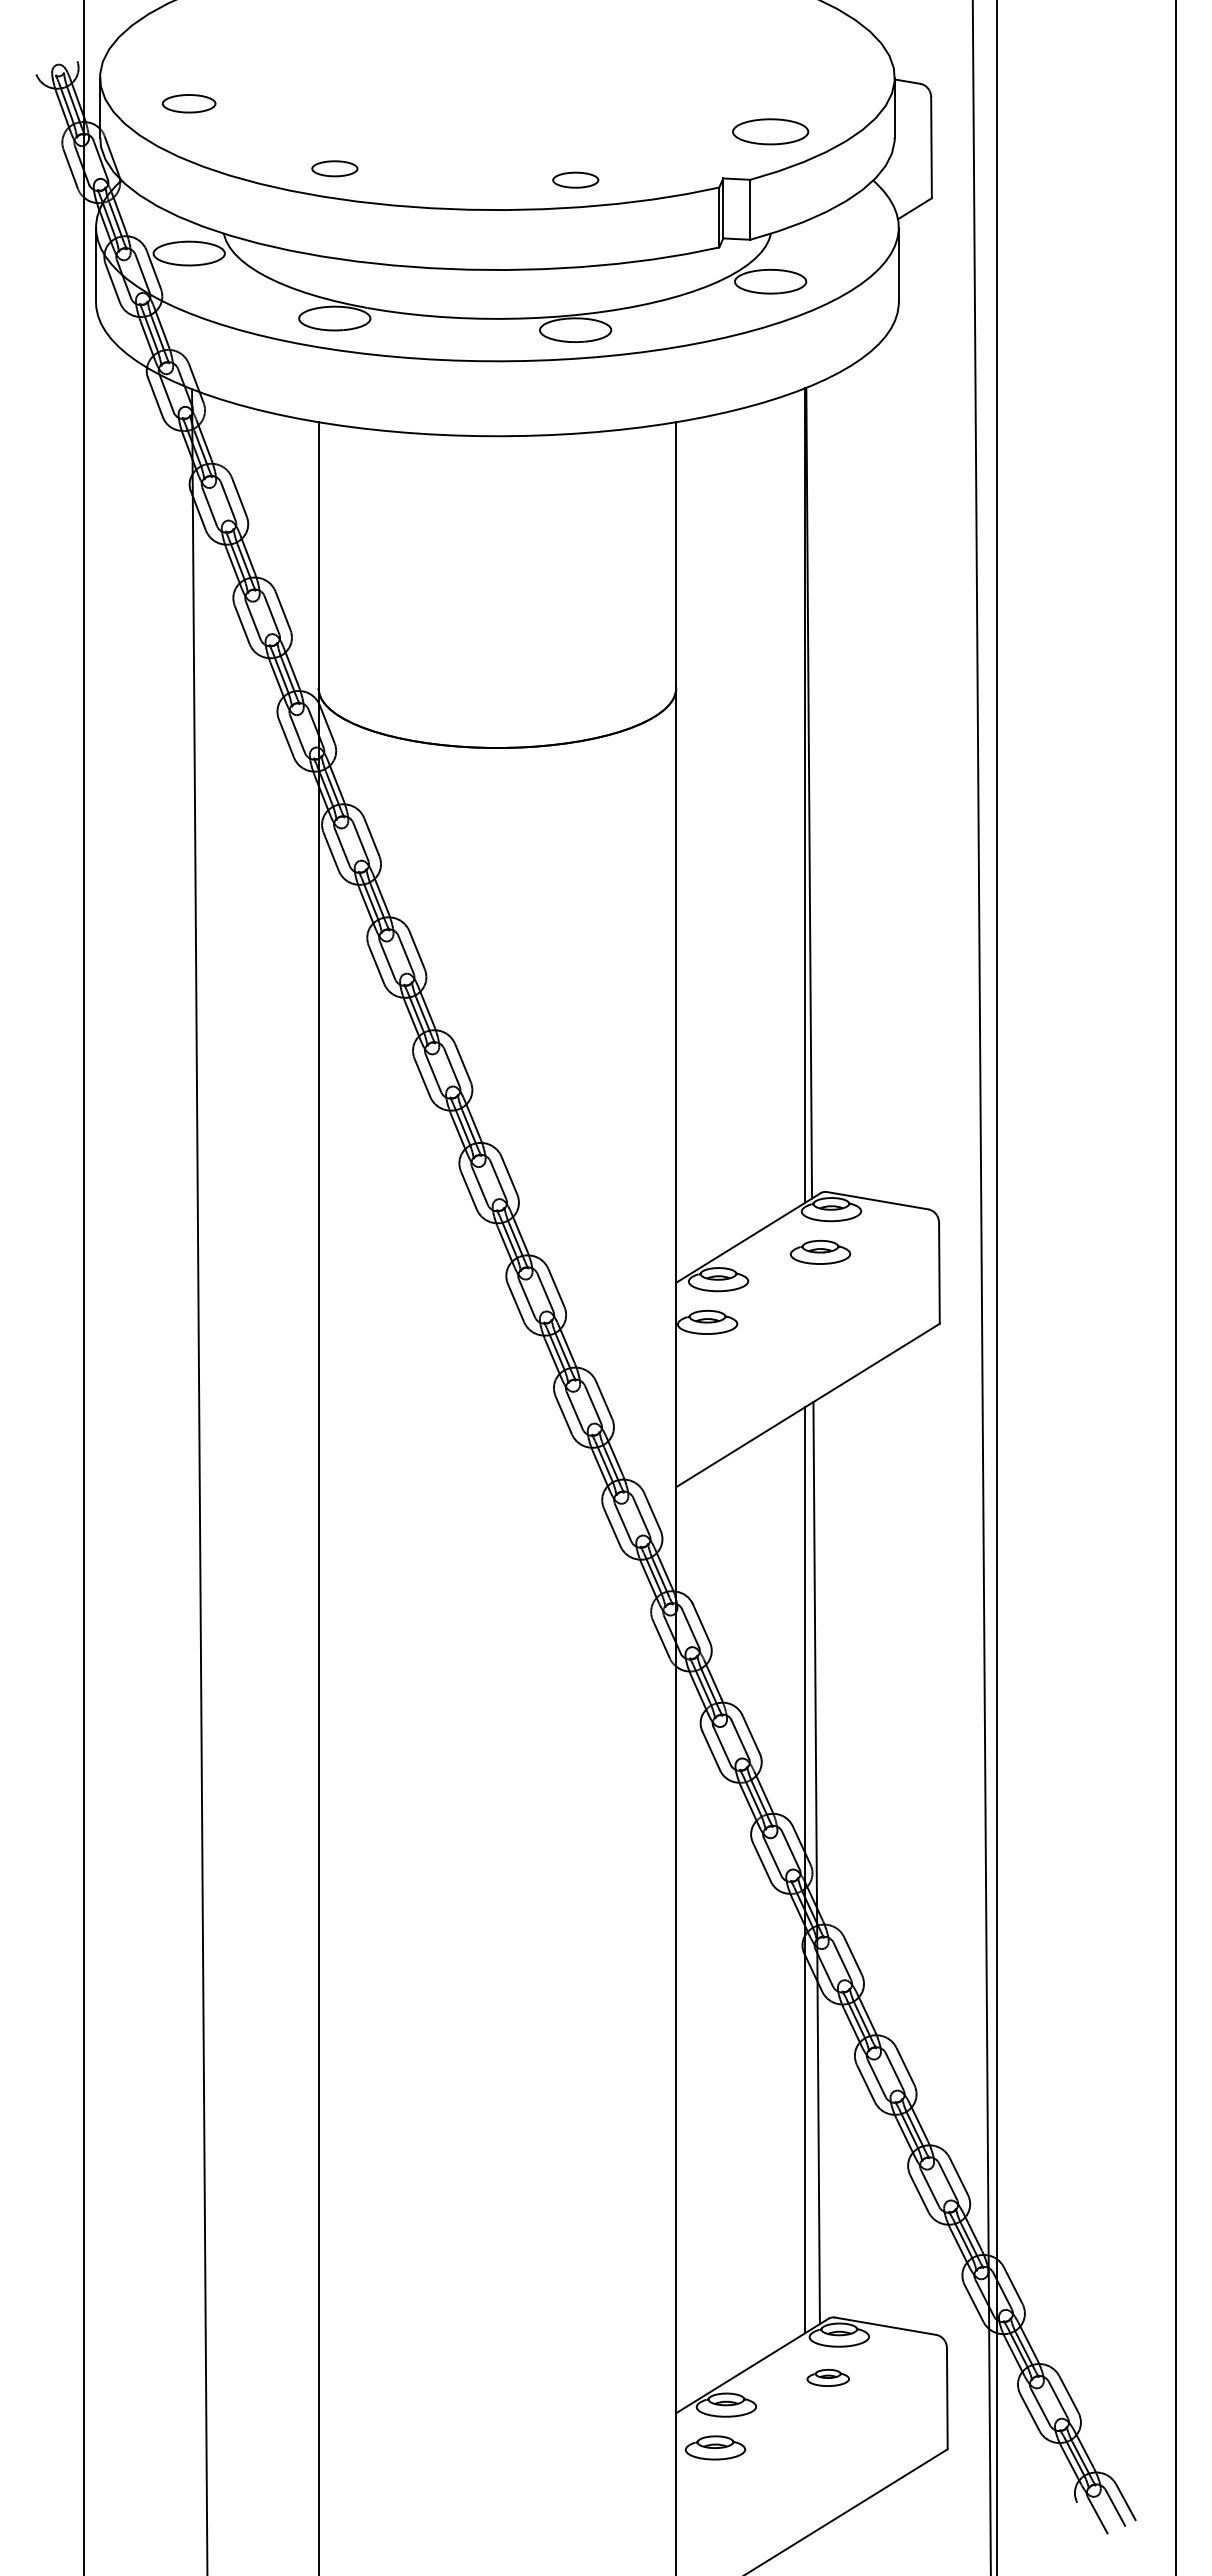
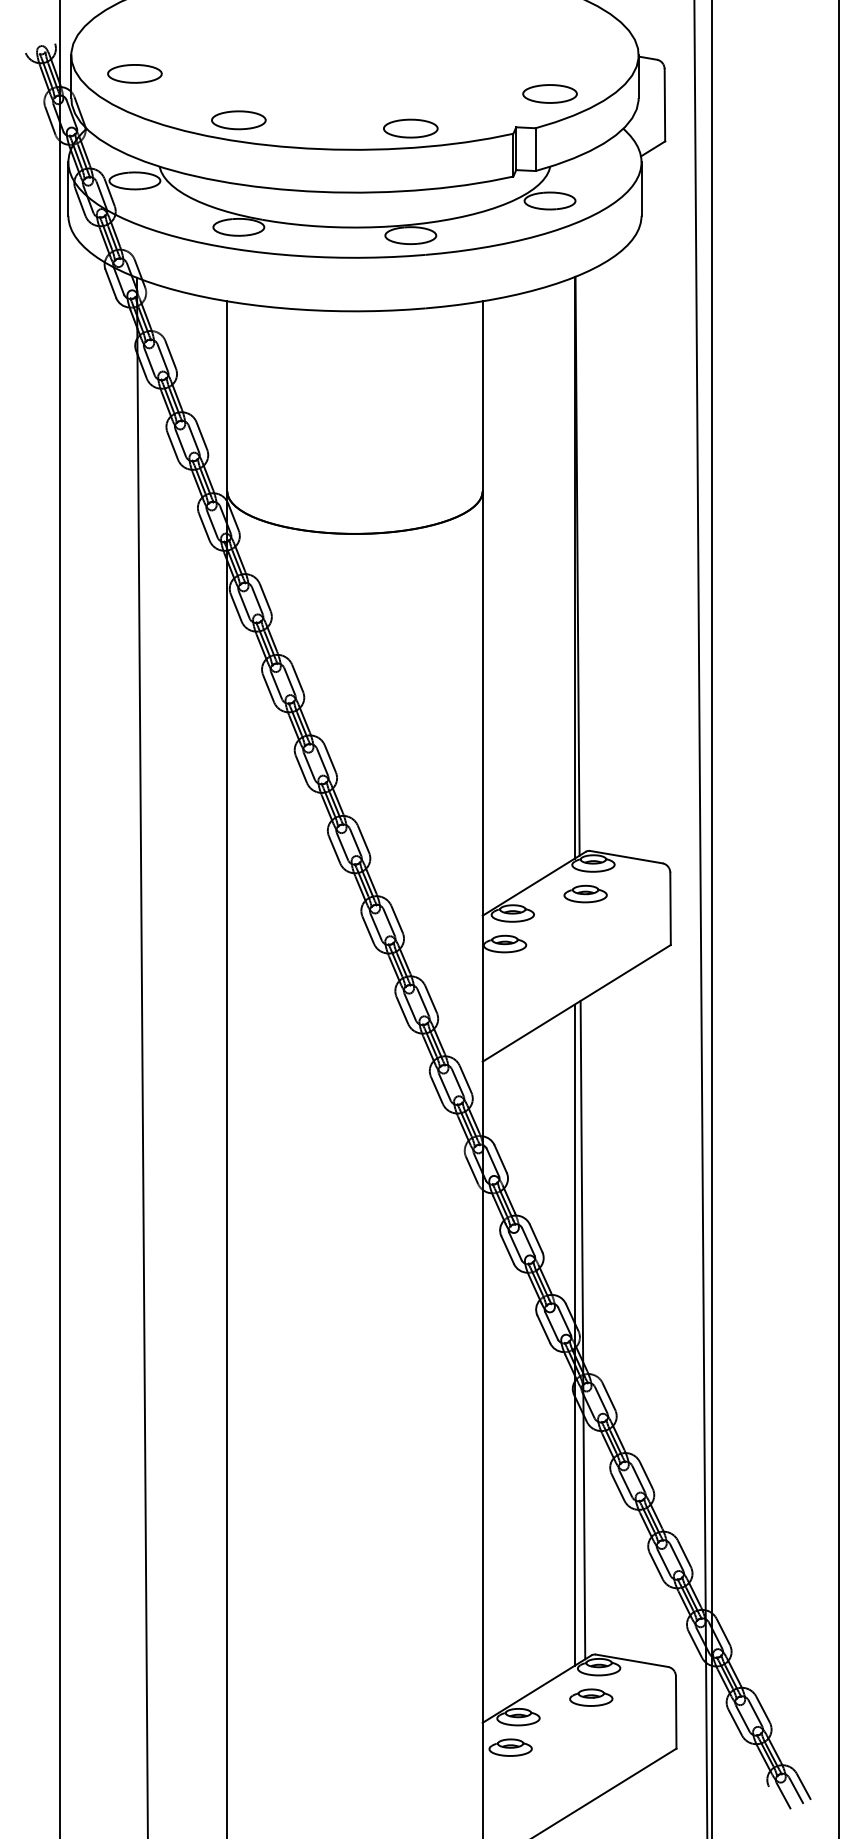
part: (188, 103) -> (134, 73), size x1.43
part: (334, 168) -> (238, 120), size x1.67
part: (575, 179) -> (410, 128), size x1.67
part: (827, 2377) -> (590, 1697), size x1.43

